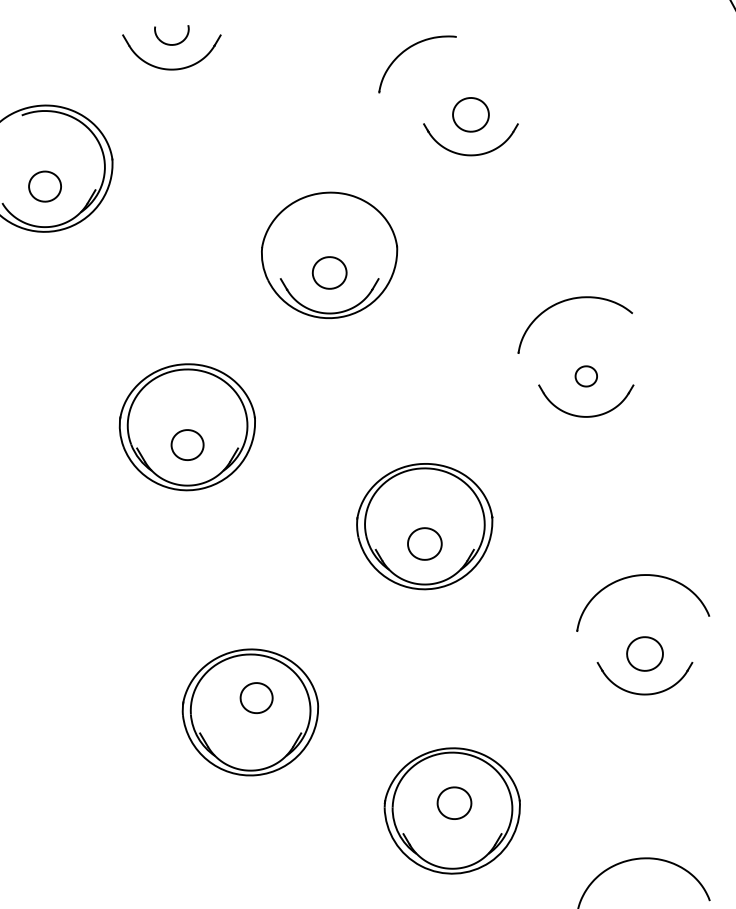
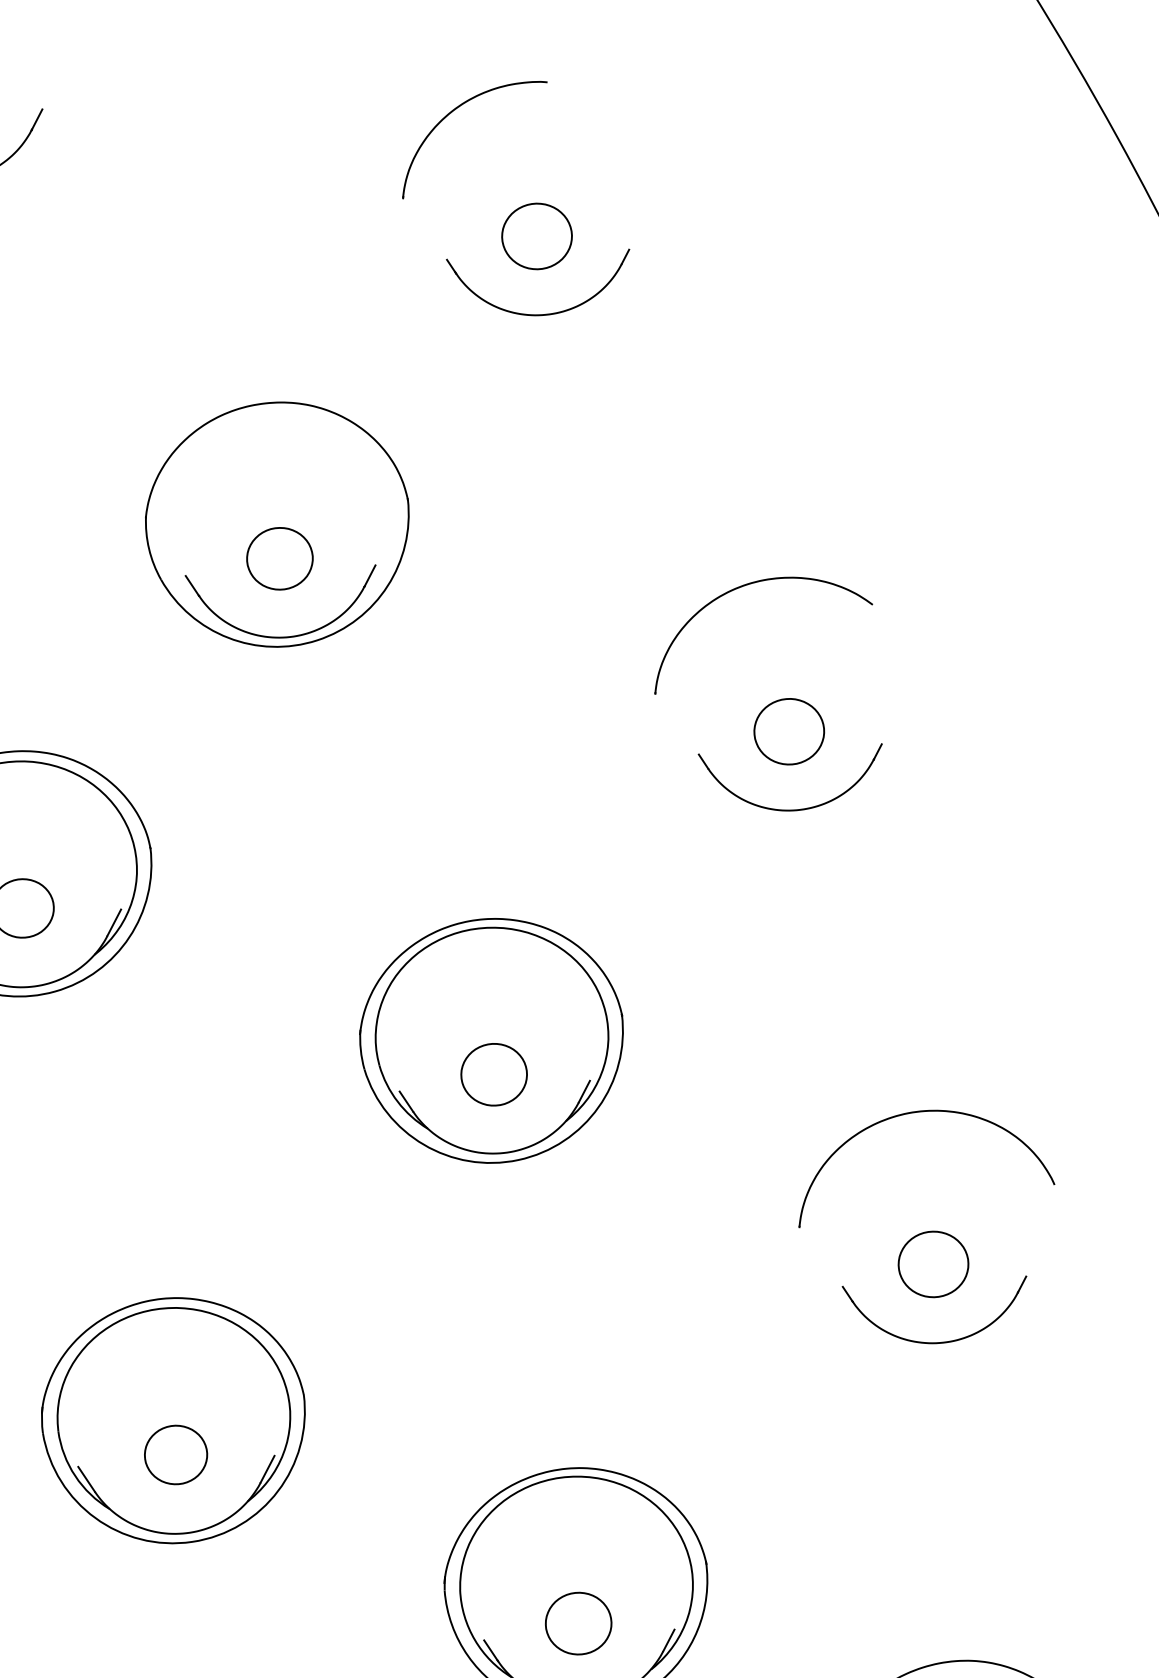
part: (408, 49) -> (455, 111), moved
part: (586, 376) -> (789, 731), size x1.67
part: (256, 697) -> (175, 1453), moved
part: (454, 802) -> (578, 1622), moved

